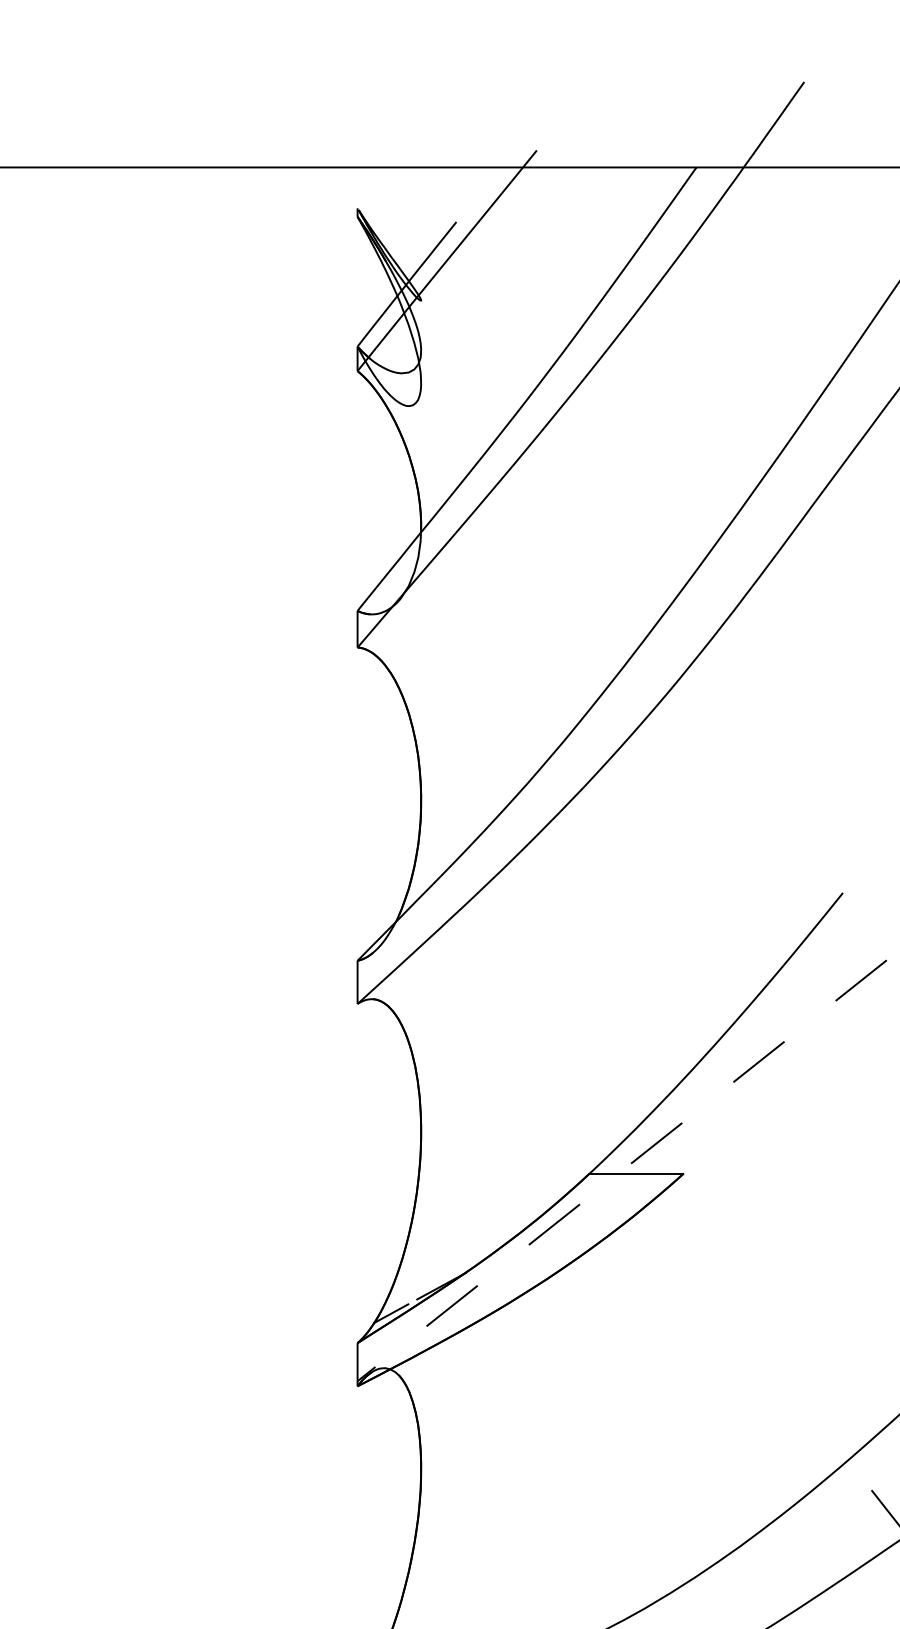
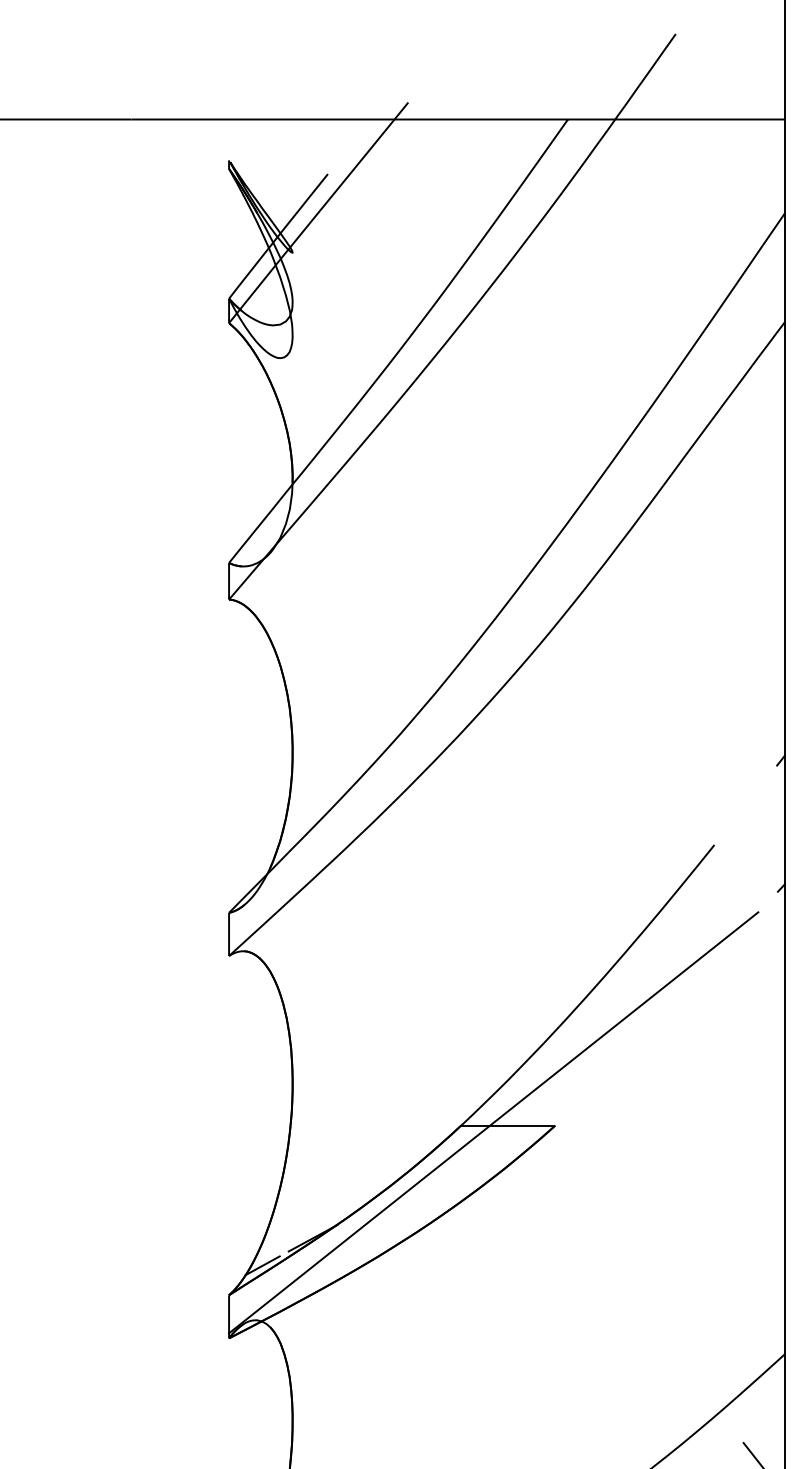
line: (621, 1171) -> (492, 1123), dashed -> solid

